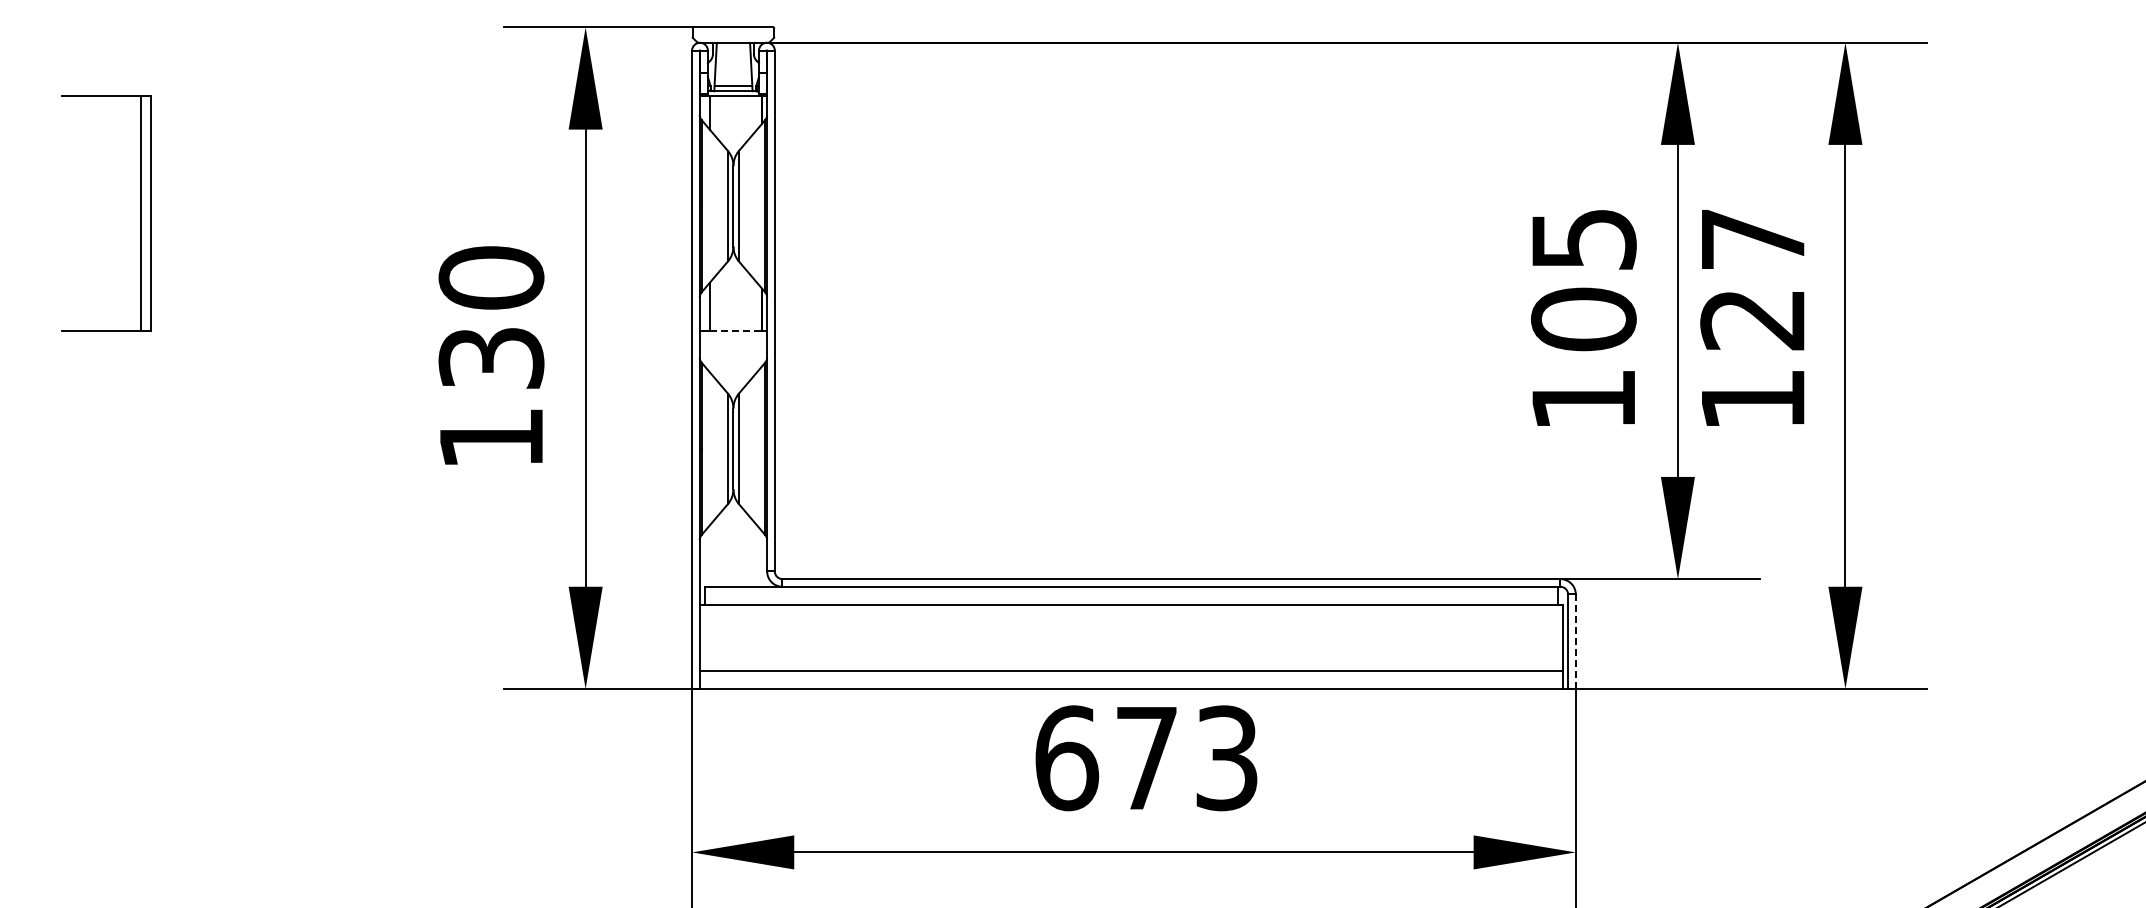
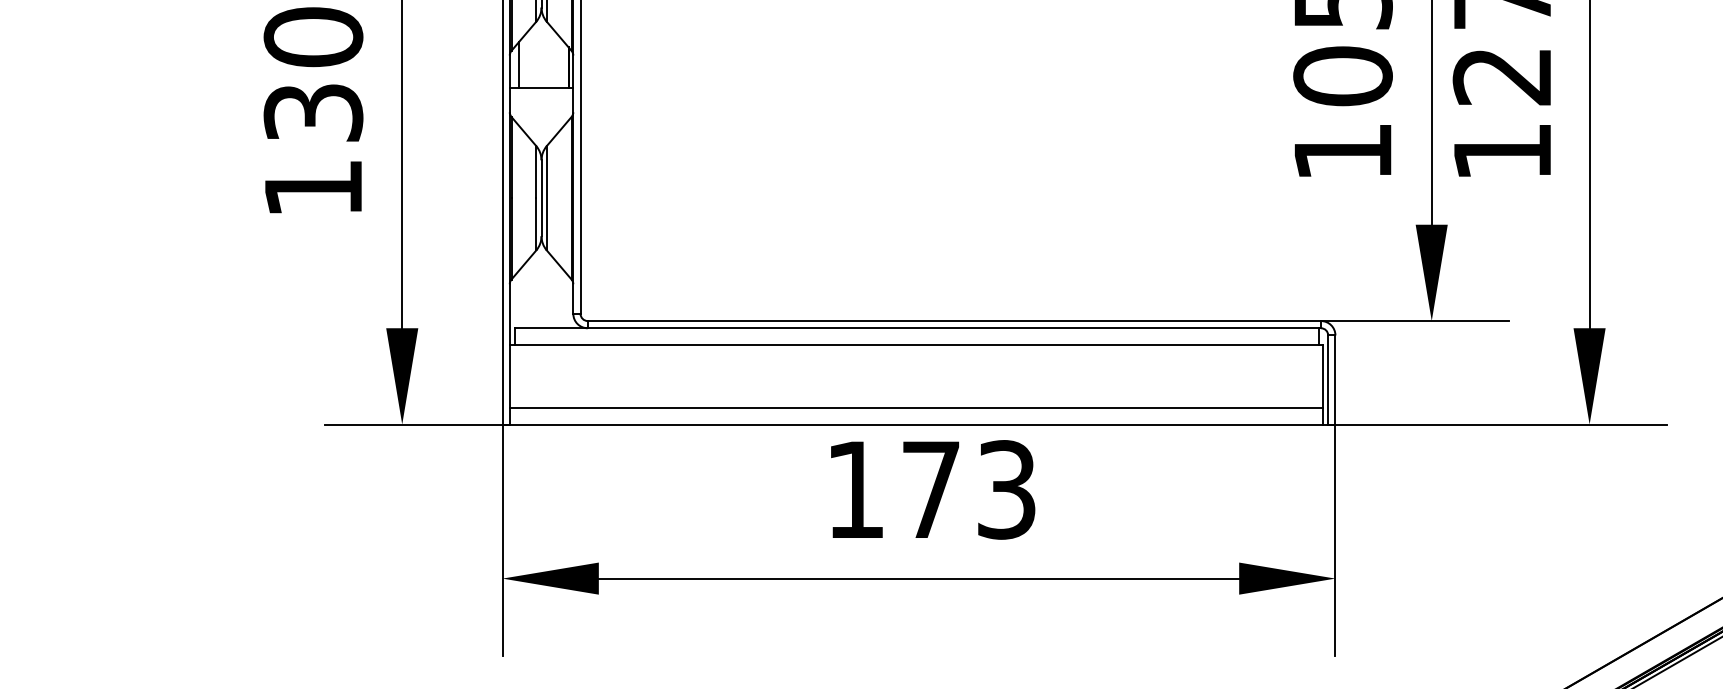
line: (736, 331) -> (544, 87), dashed -> solid
line: (1575, 641) -> (1335, 379), dashed -> solid
text: (1067, 758) -> (856, 490), 673 -> 173

